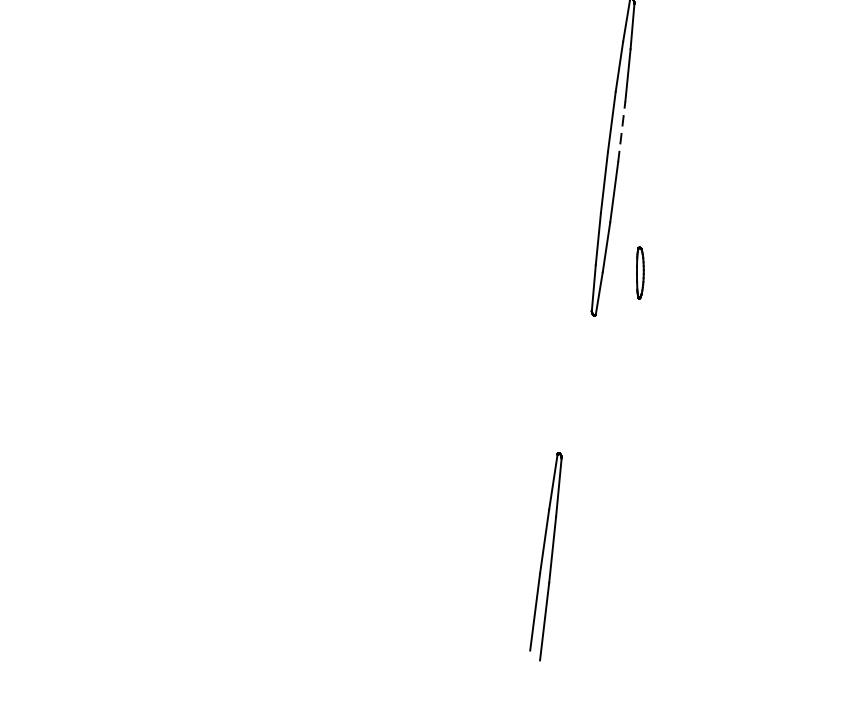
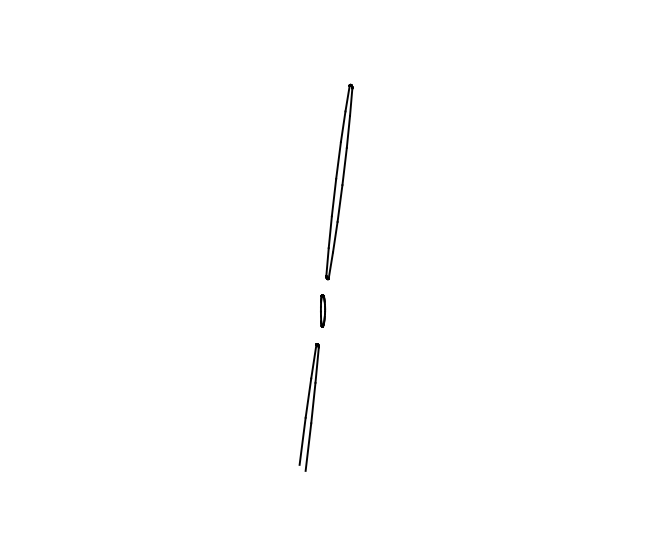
line: (621, 131) -> (344, 166), dashed -> solid
part: (641, 272) -> (323, 310), moved
part: (544, 556) -> (308, 407), moved

